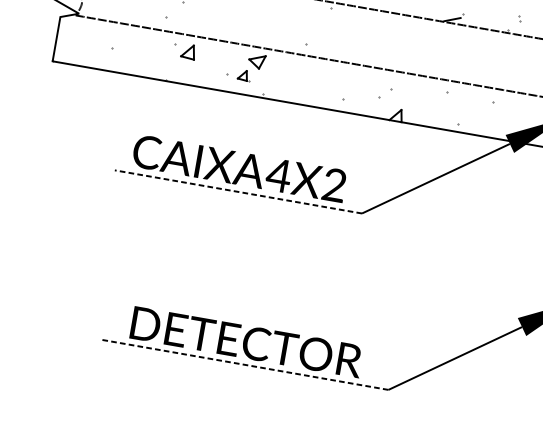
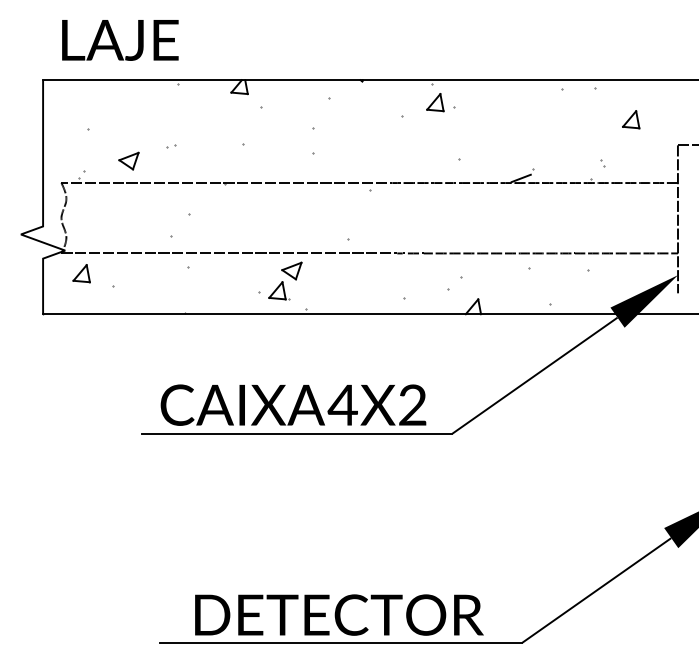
part: (188, 51) -> (81, 273), moved
part: (244, 75) -> (279, 290), size x1.43
line: (237, 191) -> (296, 433), dashed -> solid
line: (244, 365) -> (341, 643), dashed -> solid

